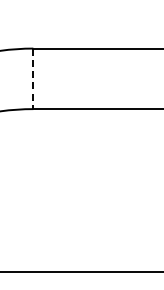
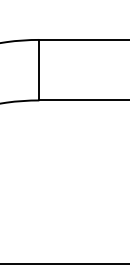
line: (33, 79) -> (39, 70), dashed -> solid

